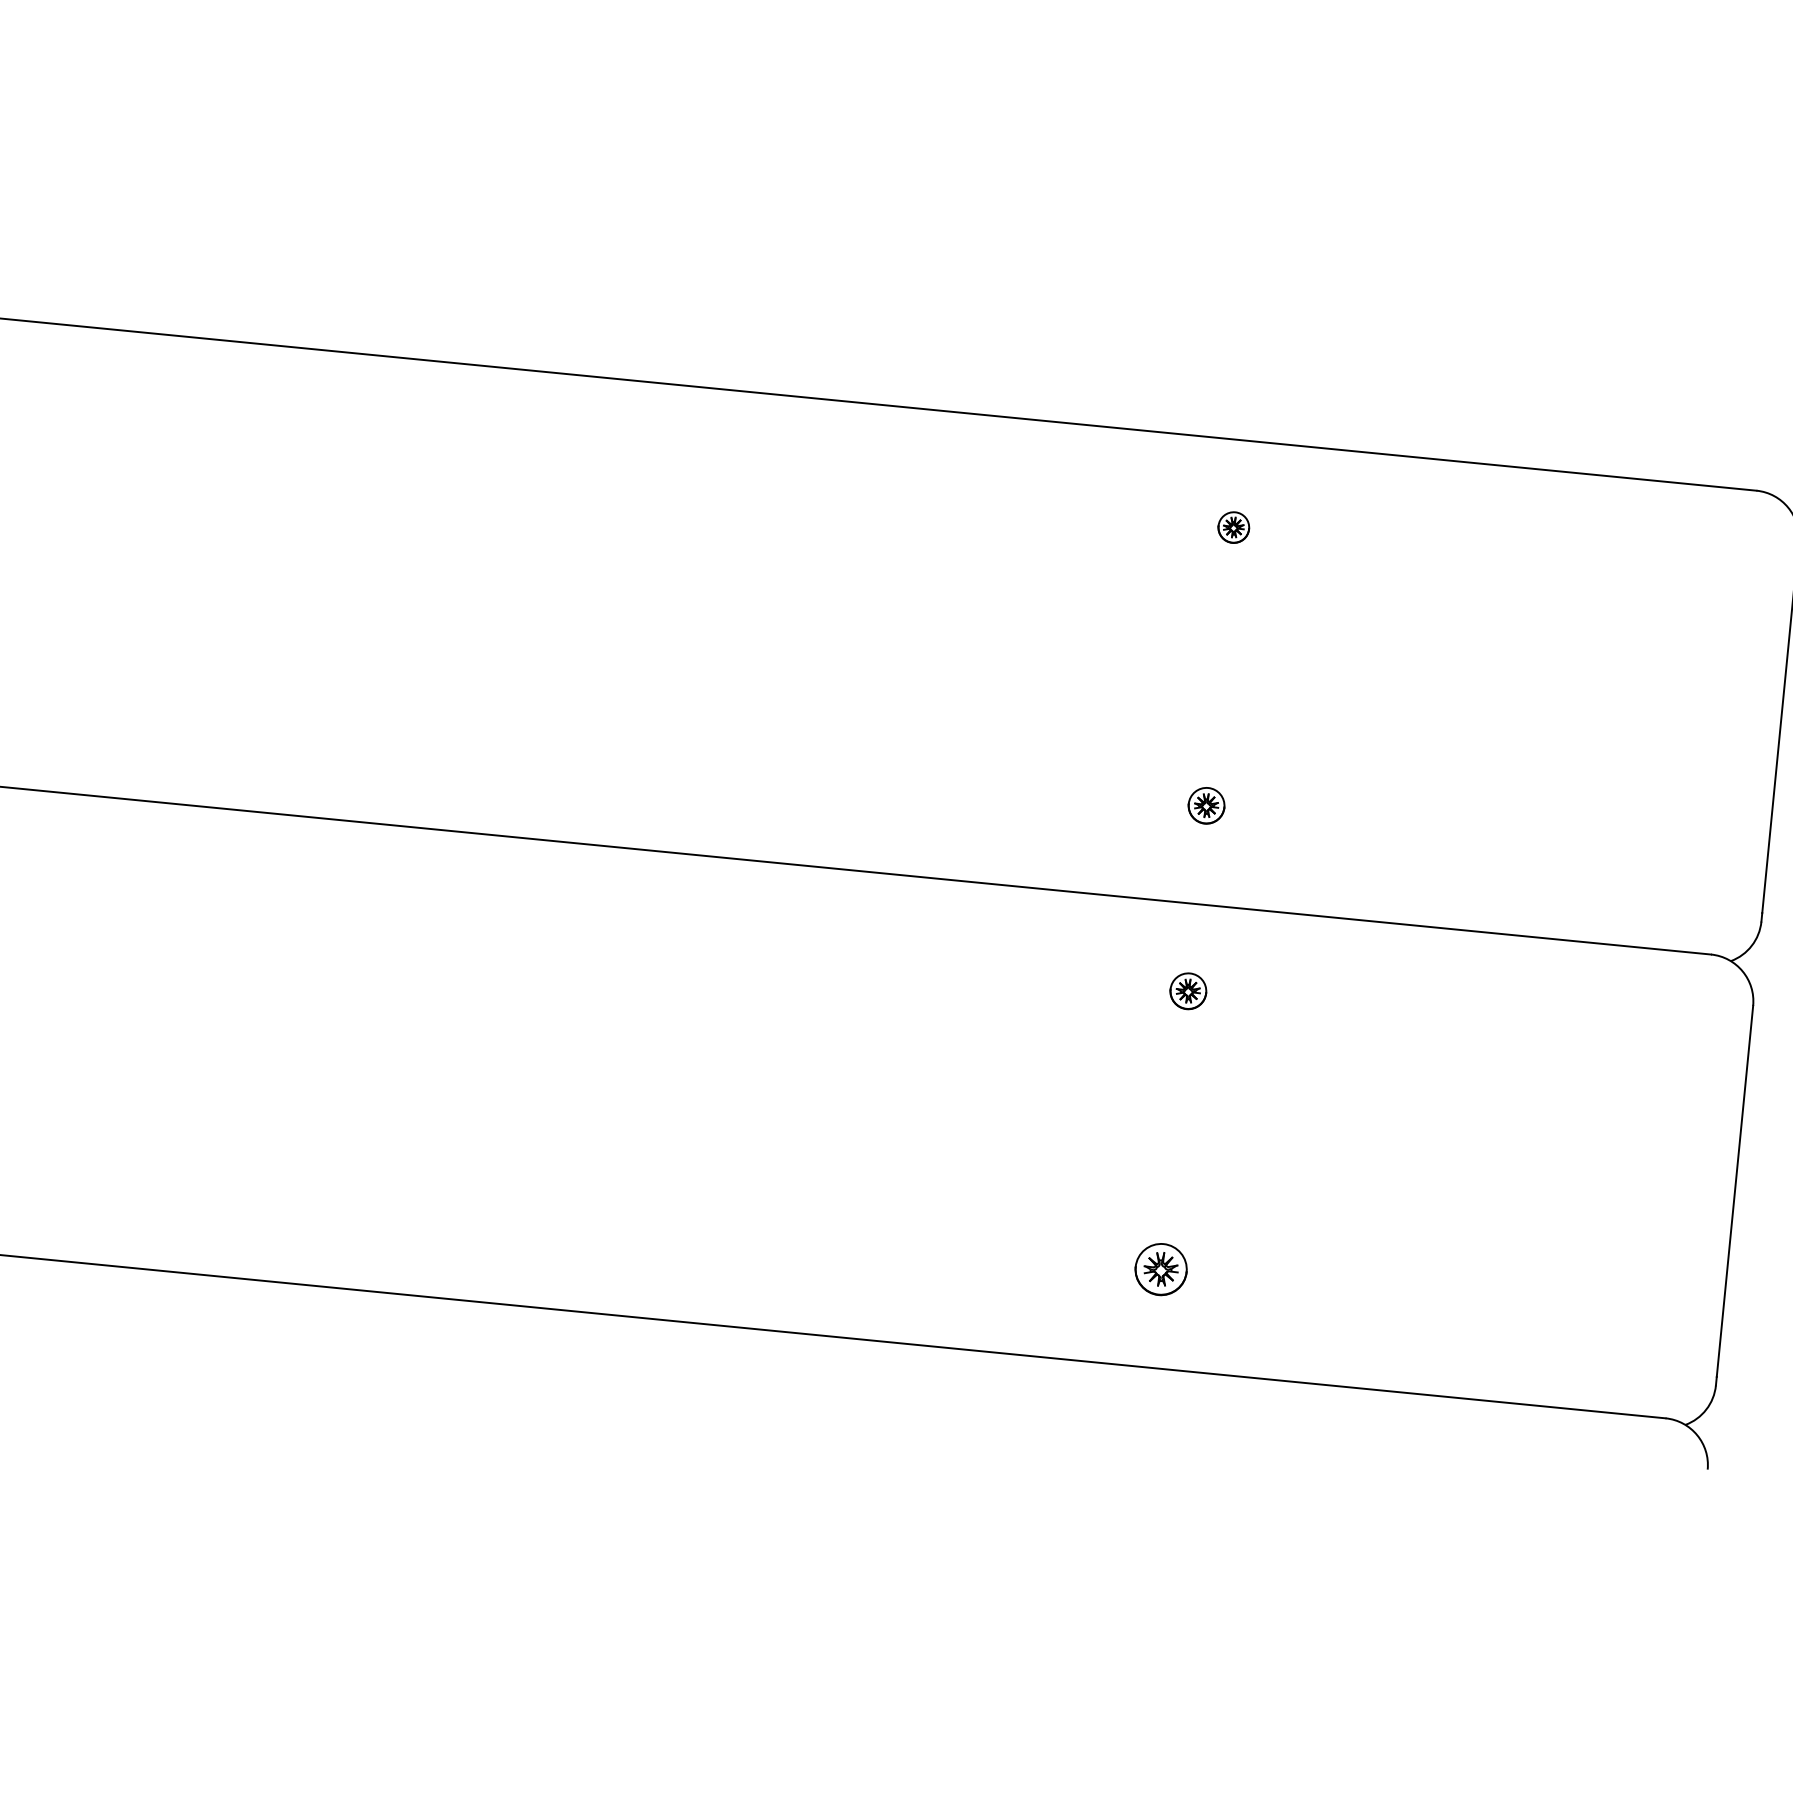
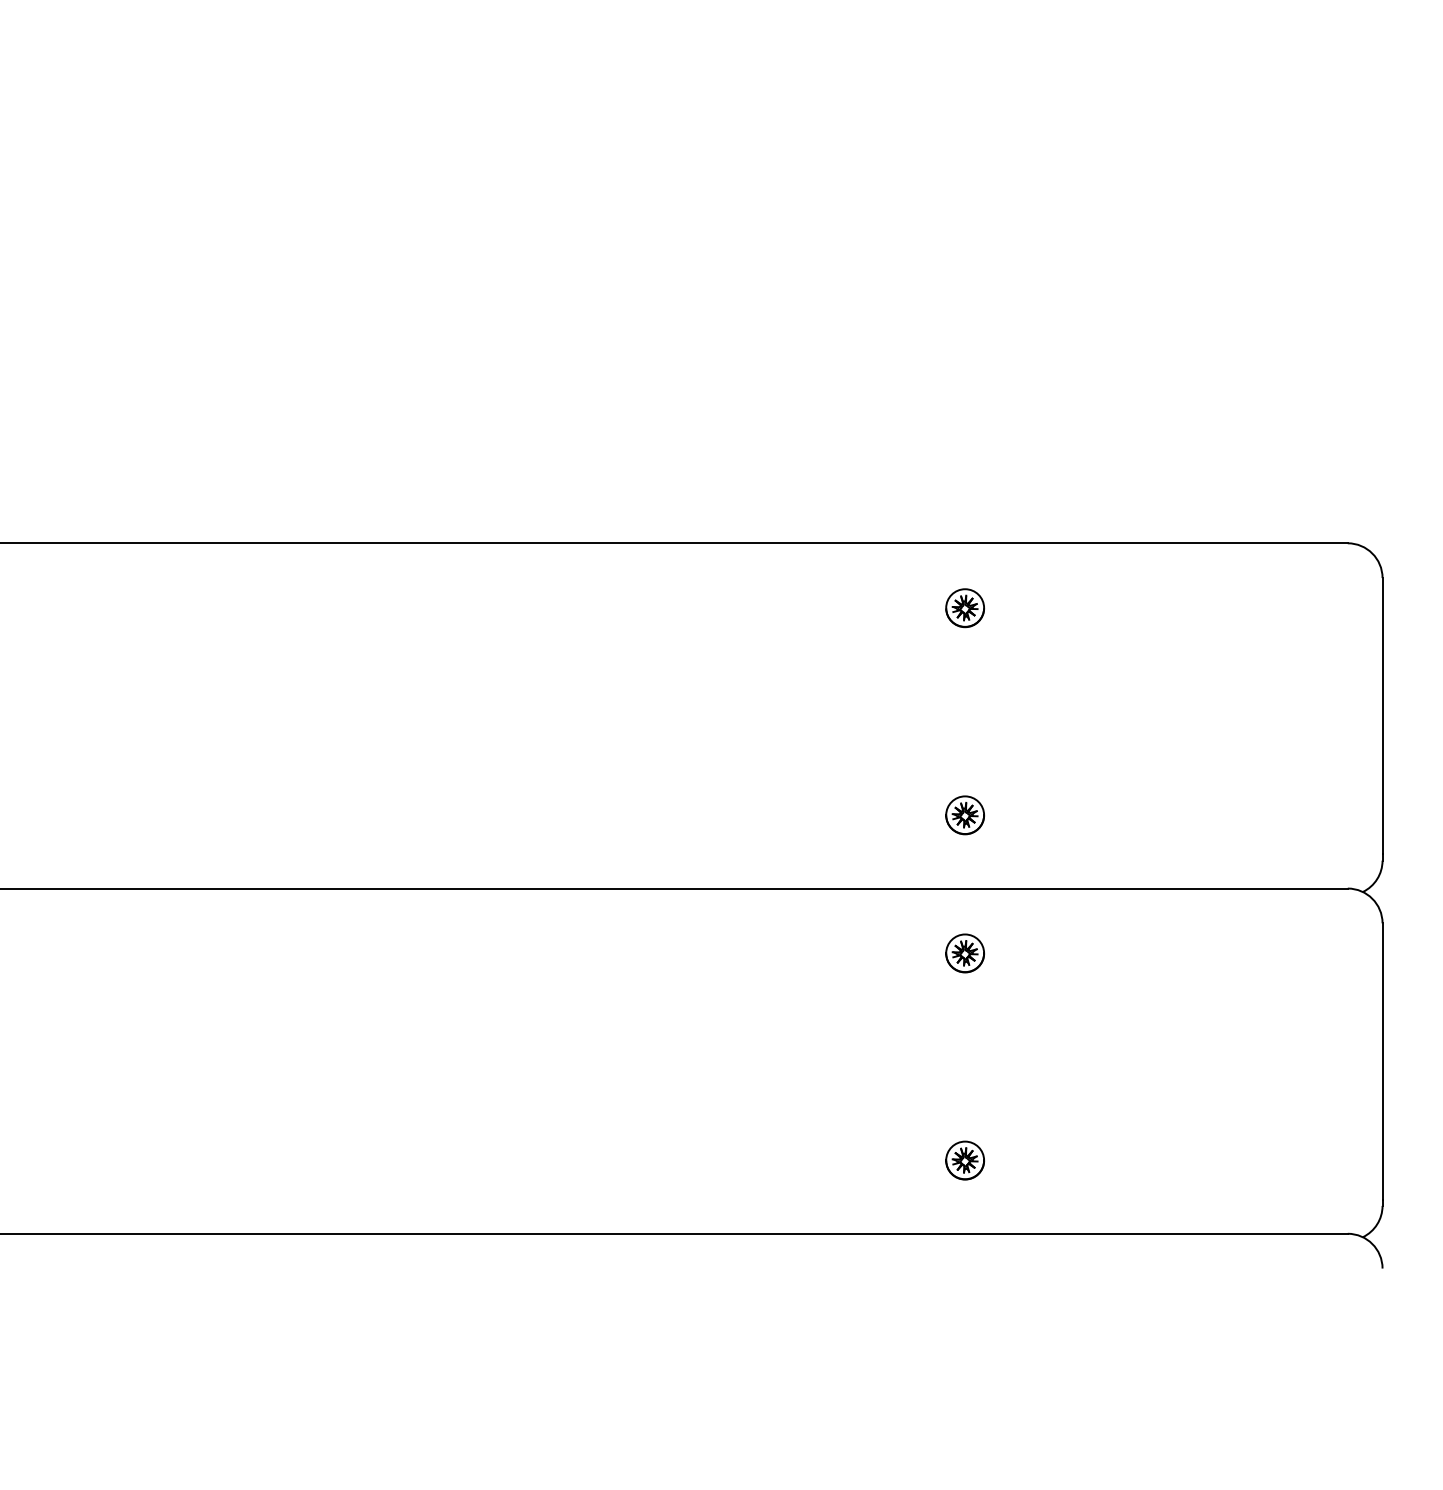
part: (1233, 527) -> (964, 608), size x1.67
part: (1205, 805) -> (964, 815), size x1.43
part: (1187, 991) -> (964, 953), size x1.43

